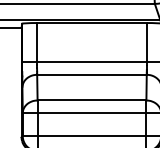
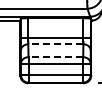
line: (91, 75) -> (55, 44), solid -> dashed
line: (91, 101) -> (55, 57), solid -> dashed

